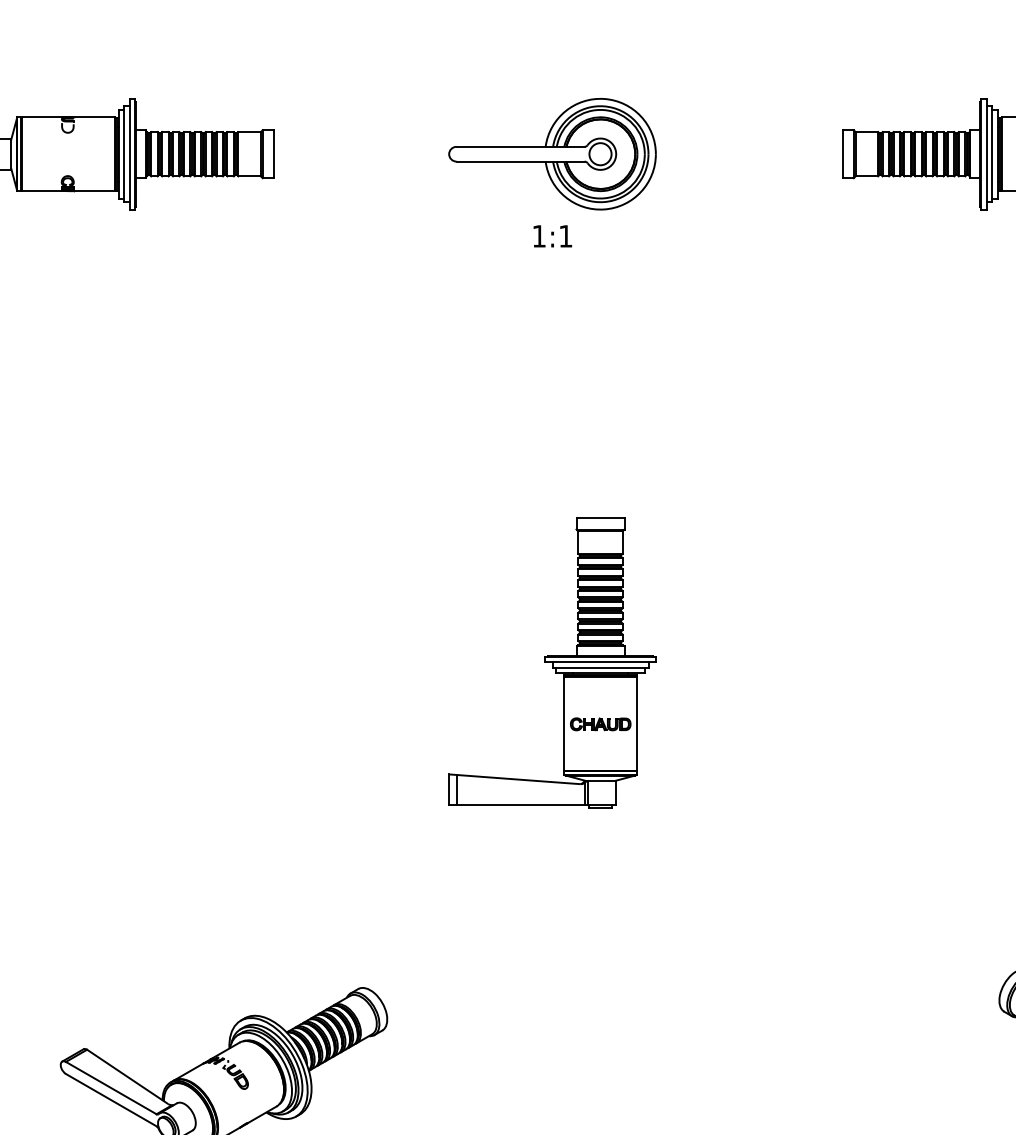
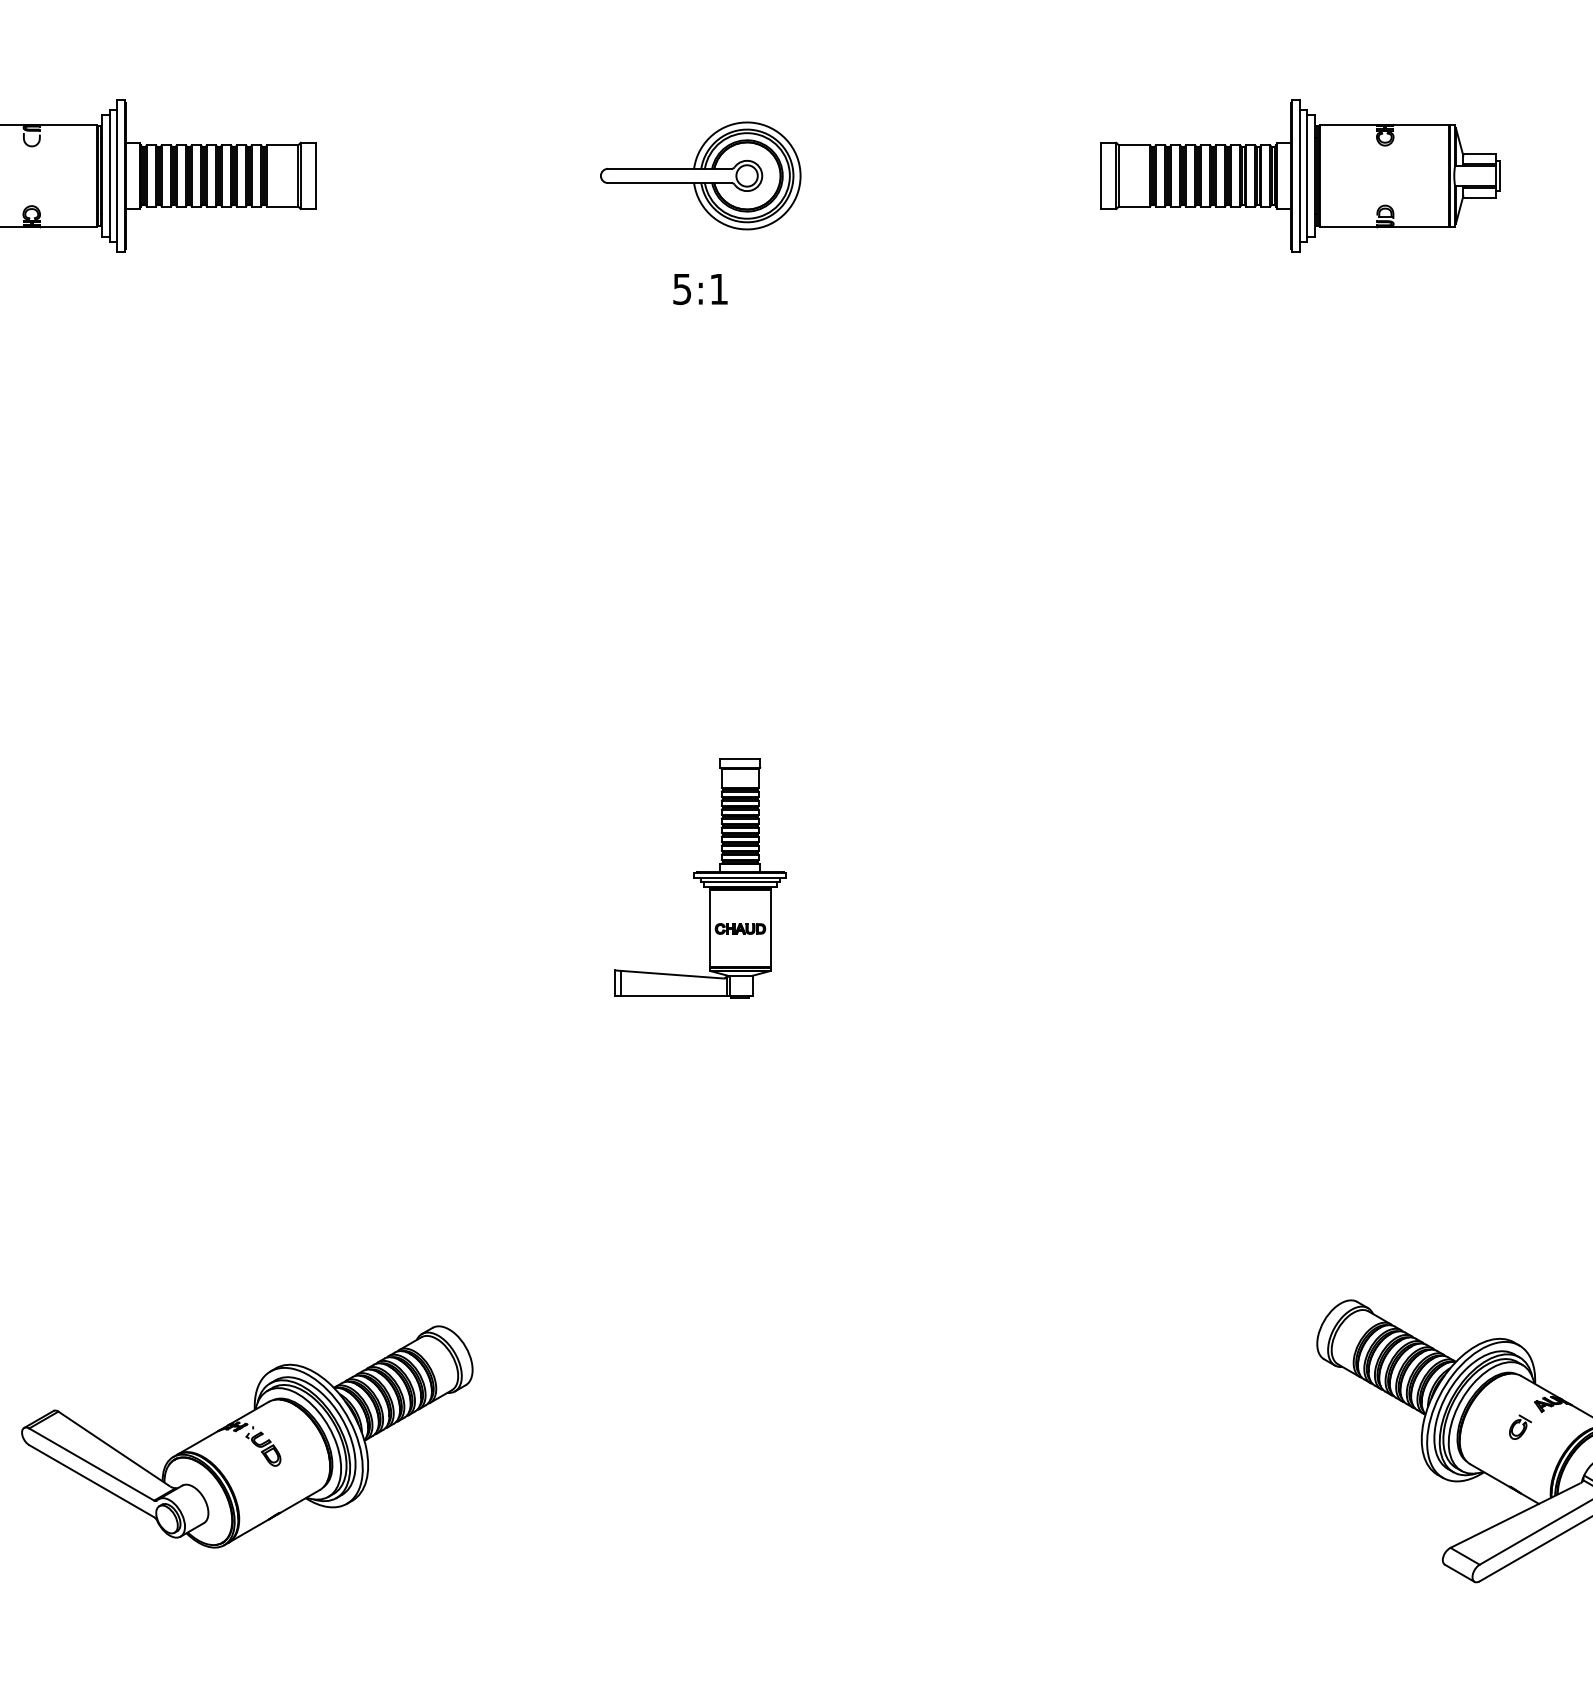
part: (552, 153) -> (700, 175), size x0.7
text: (539, 236) -> (682, 289), 1:1 -> 5:1
part: (552, 663) -> (700, 878), size x0.6

